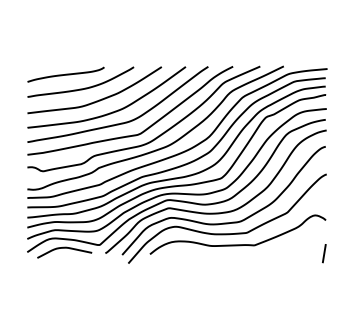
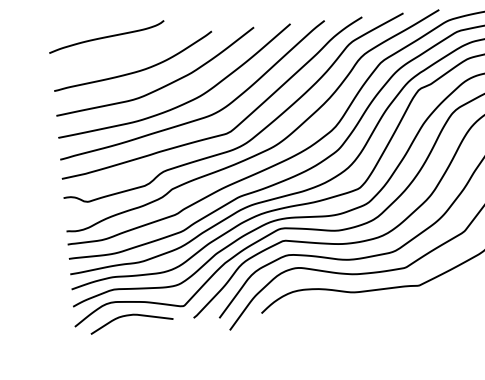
curve: (65, 74) -> (105, 36), moved

